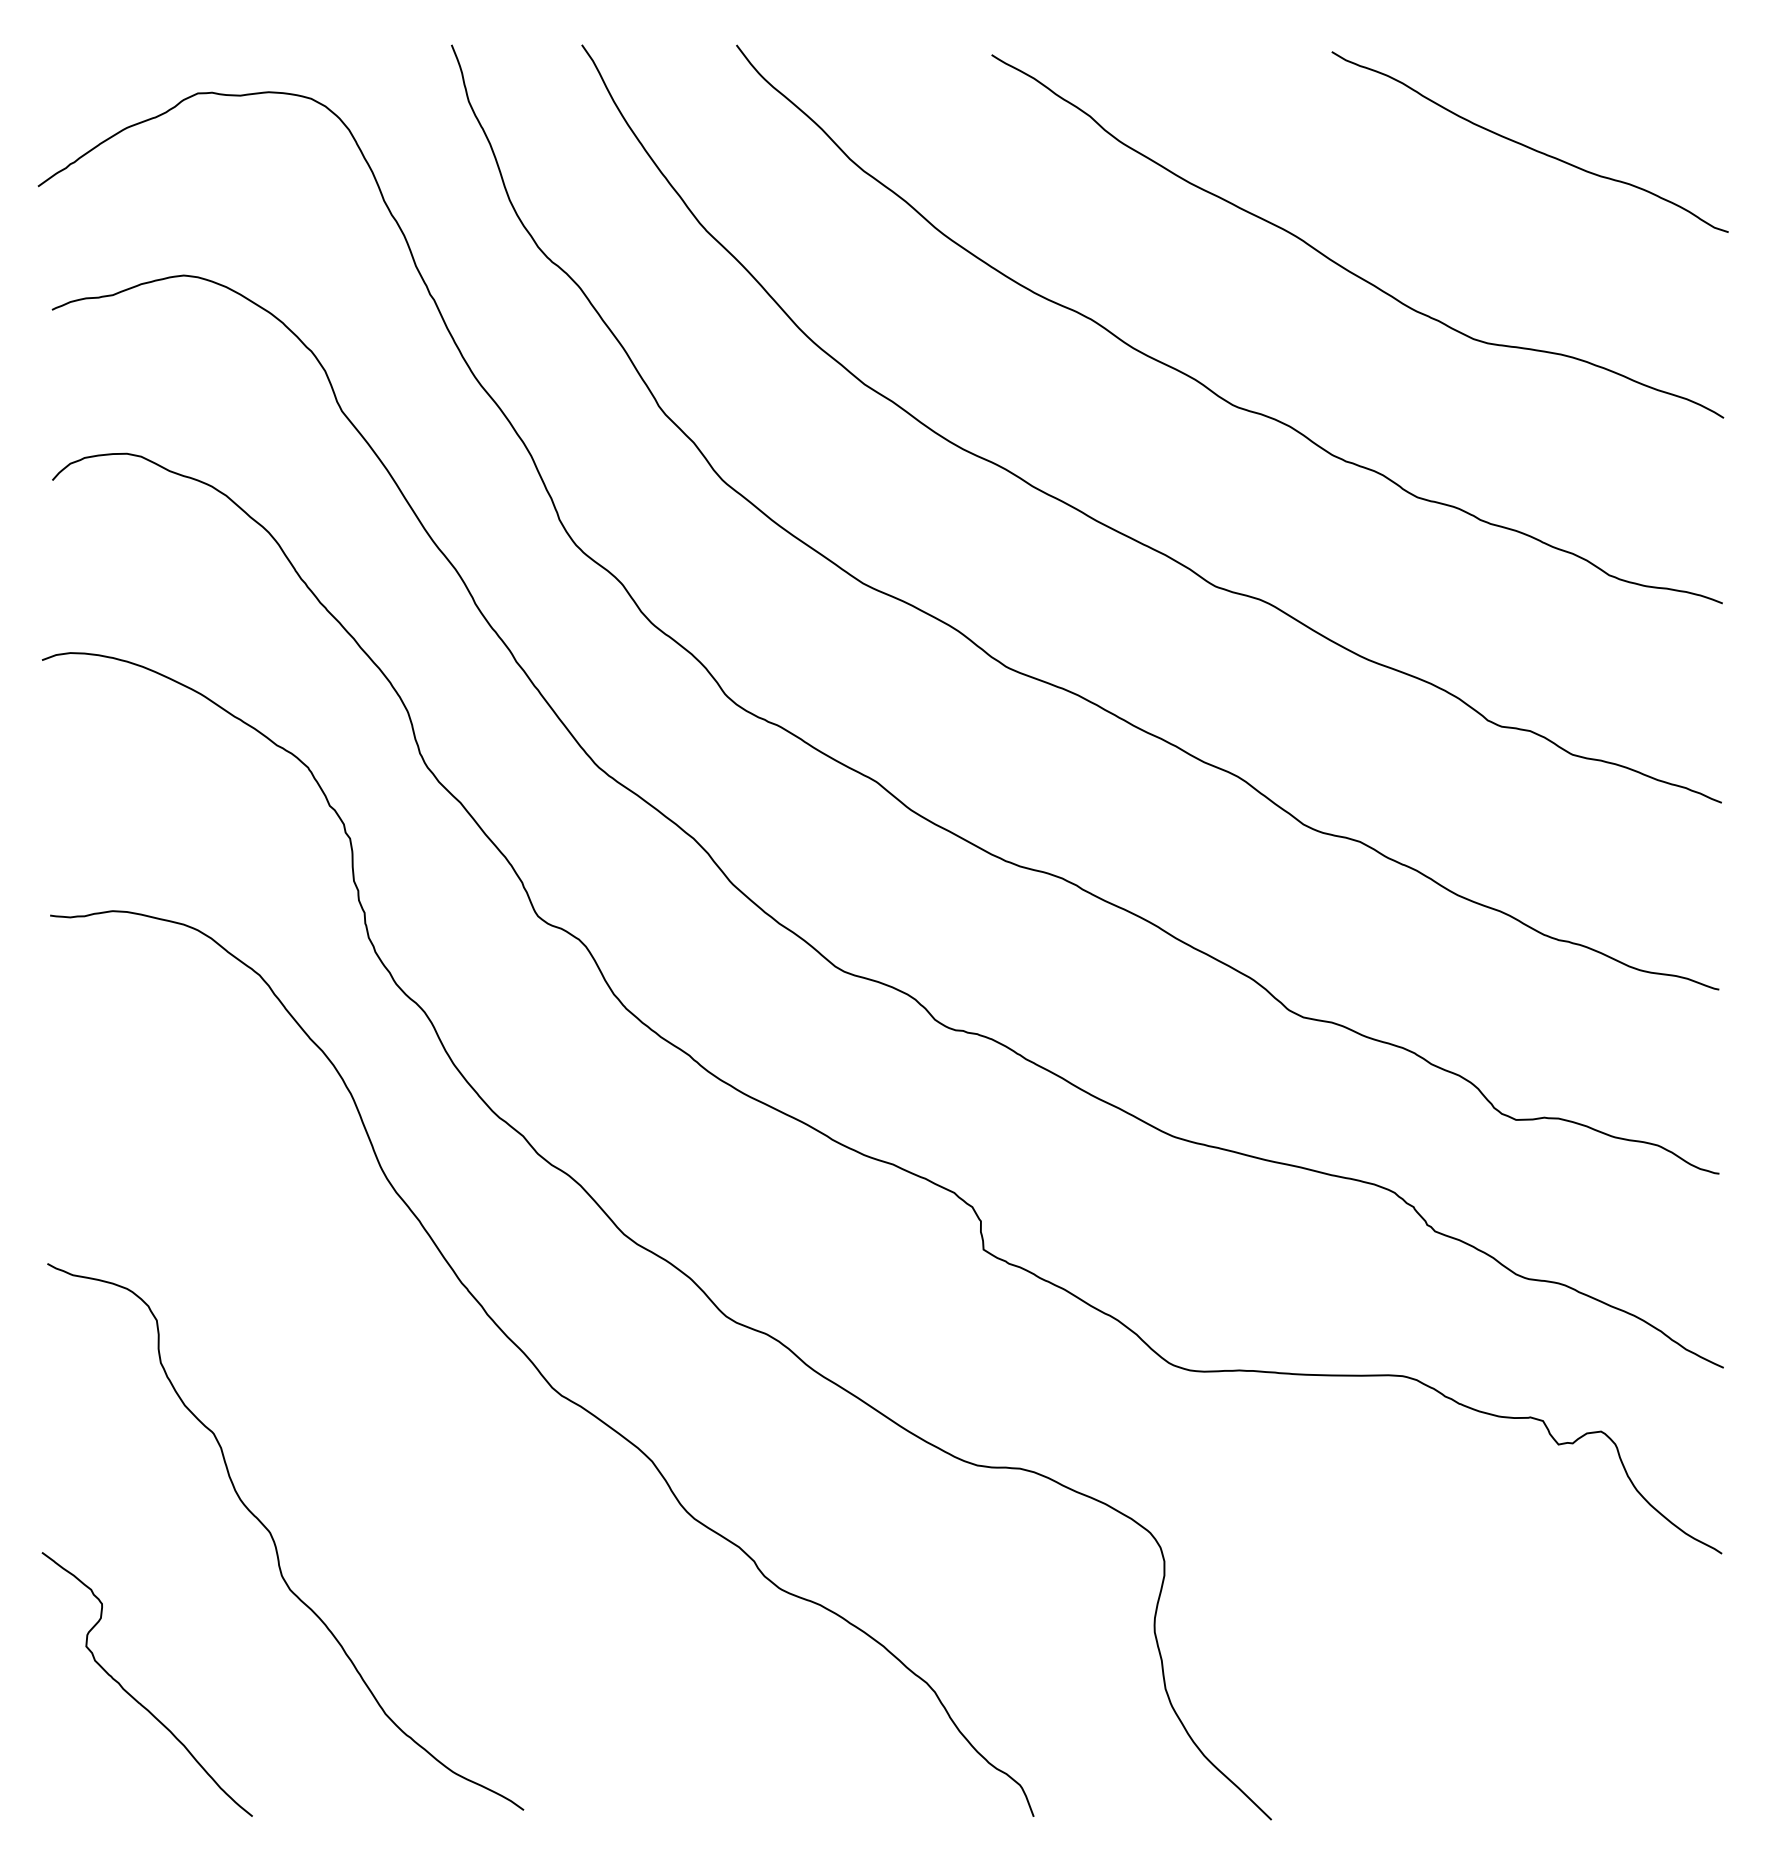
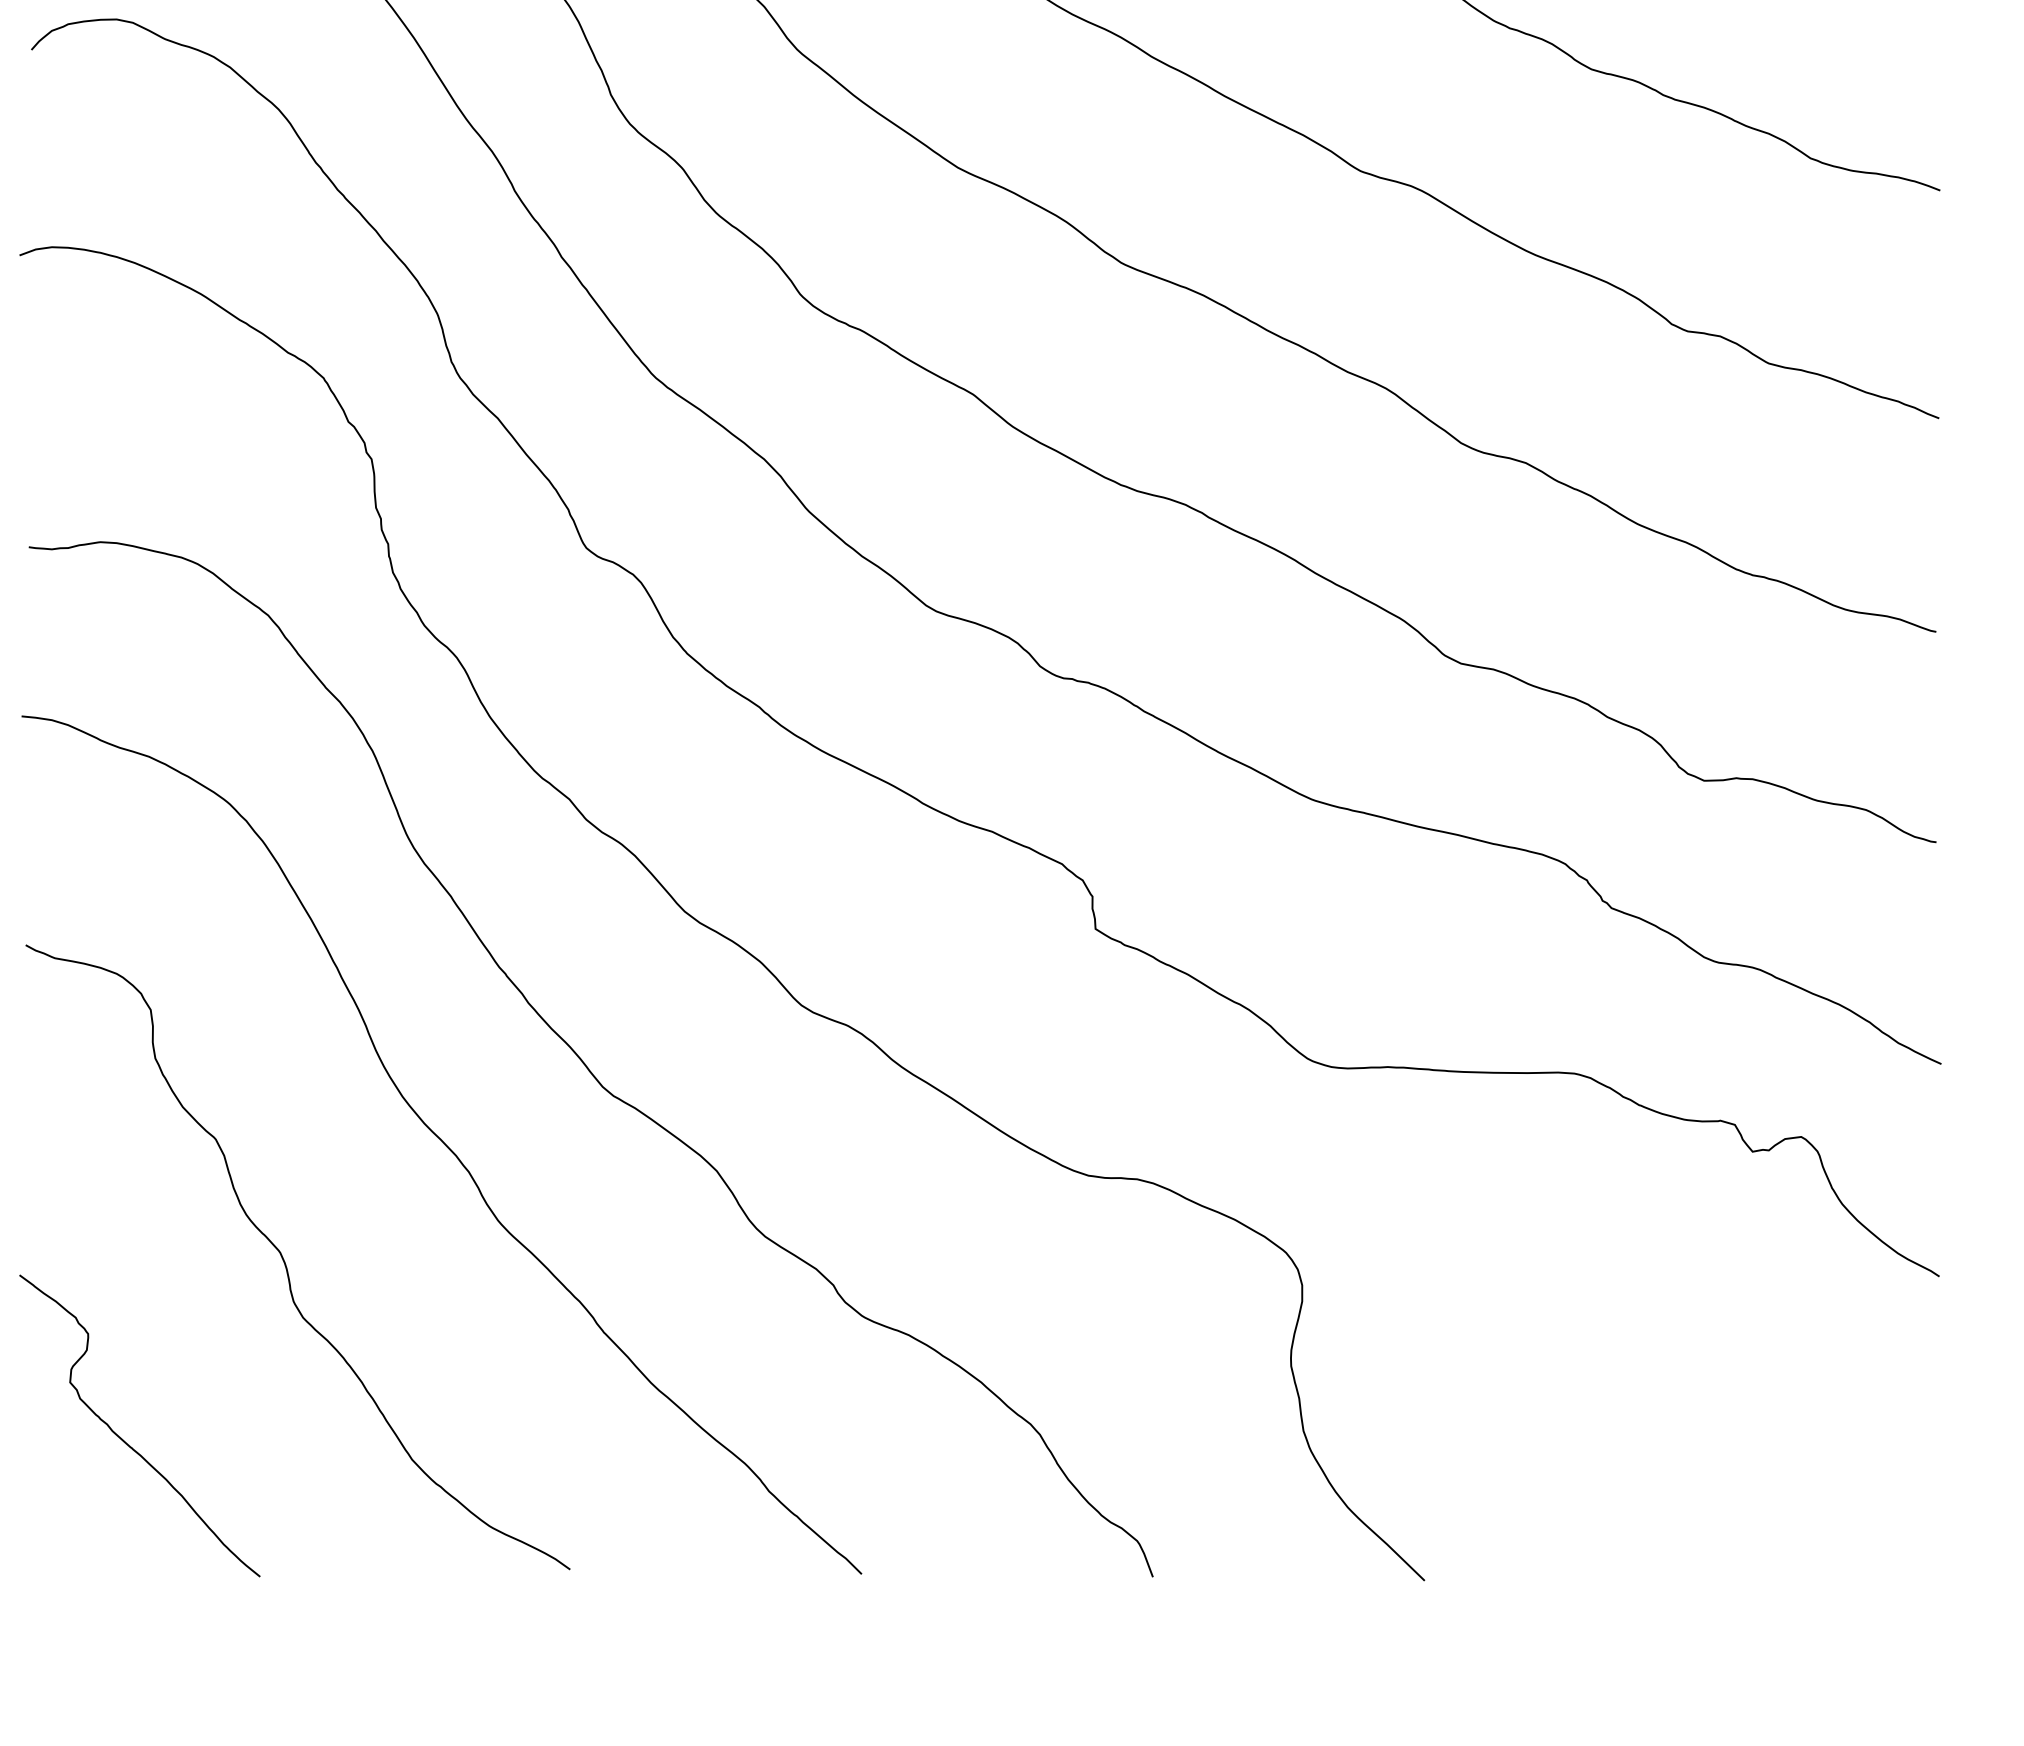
curve: (412, 1437) -> (442, 1143), added

